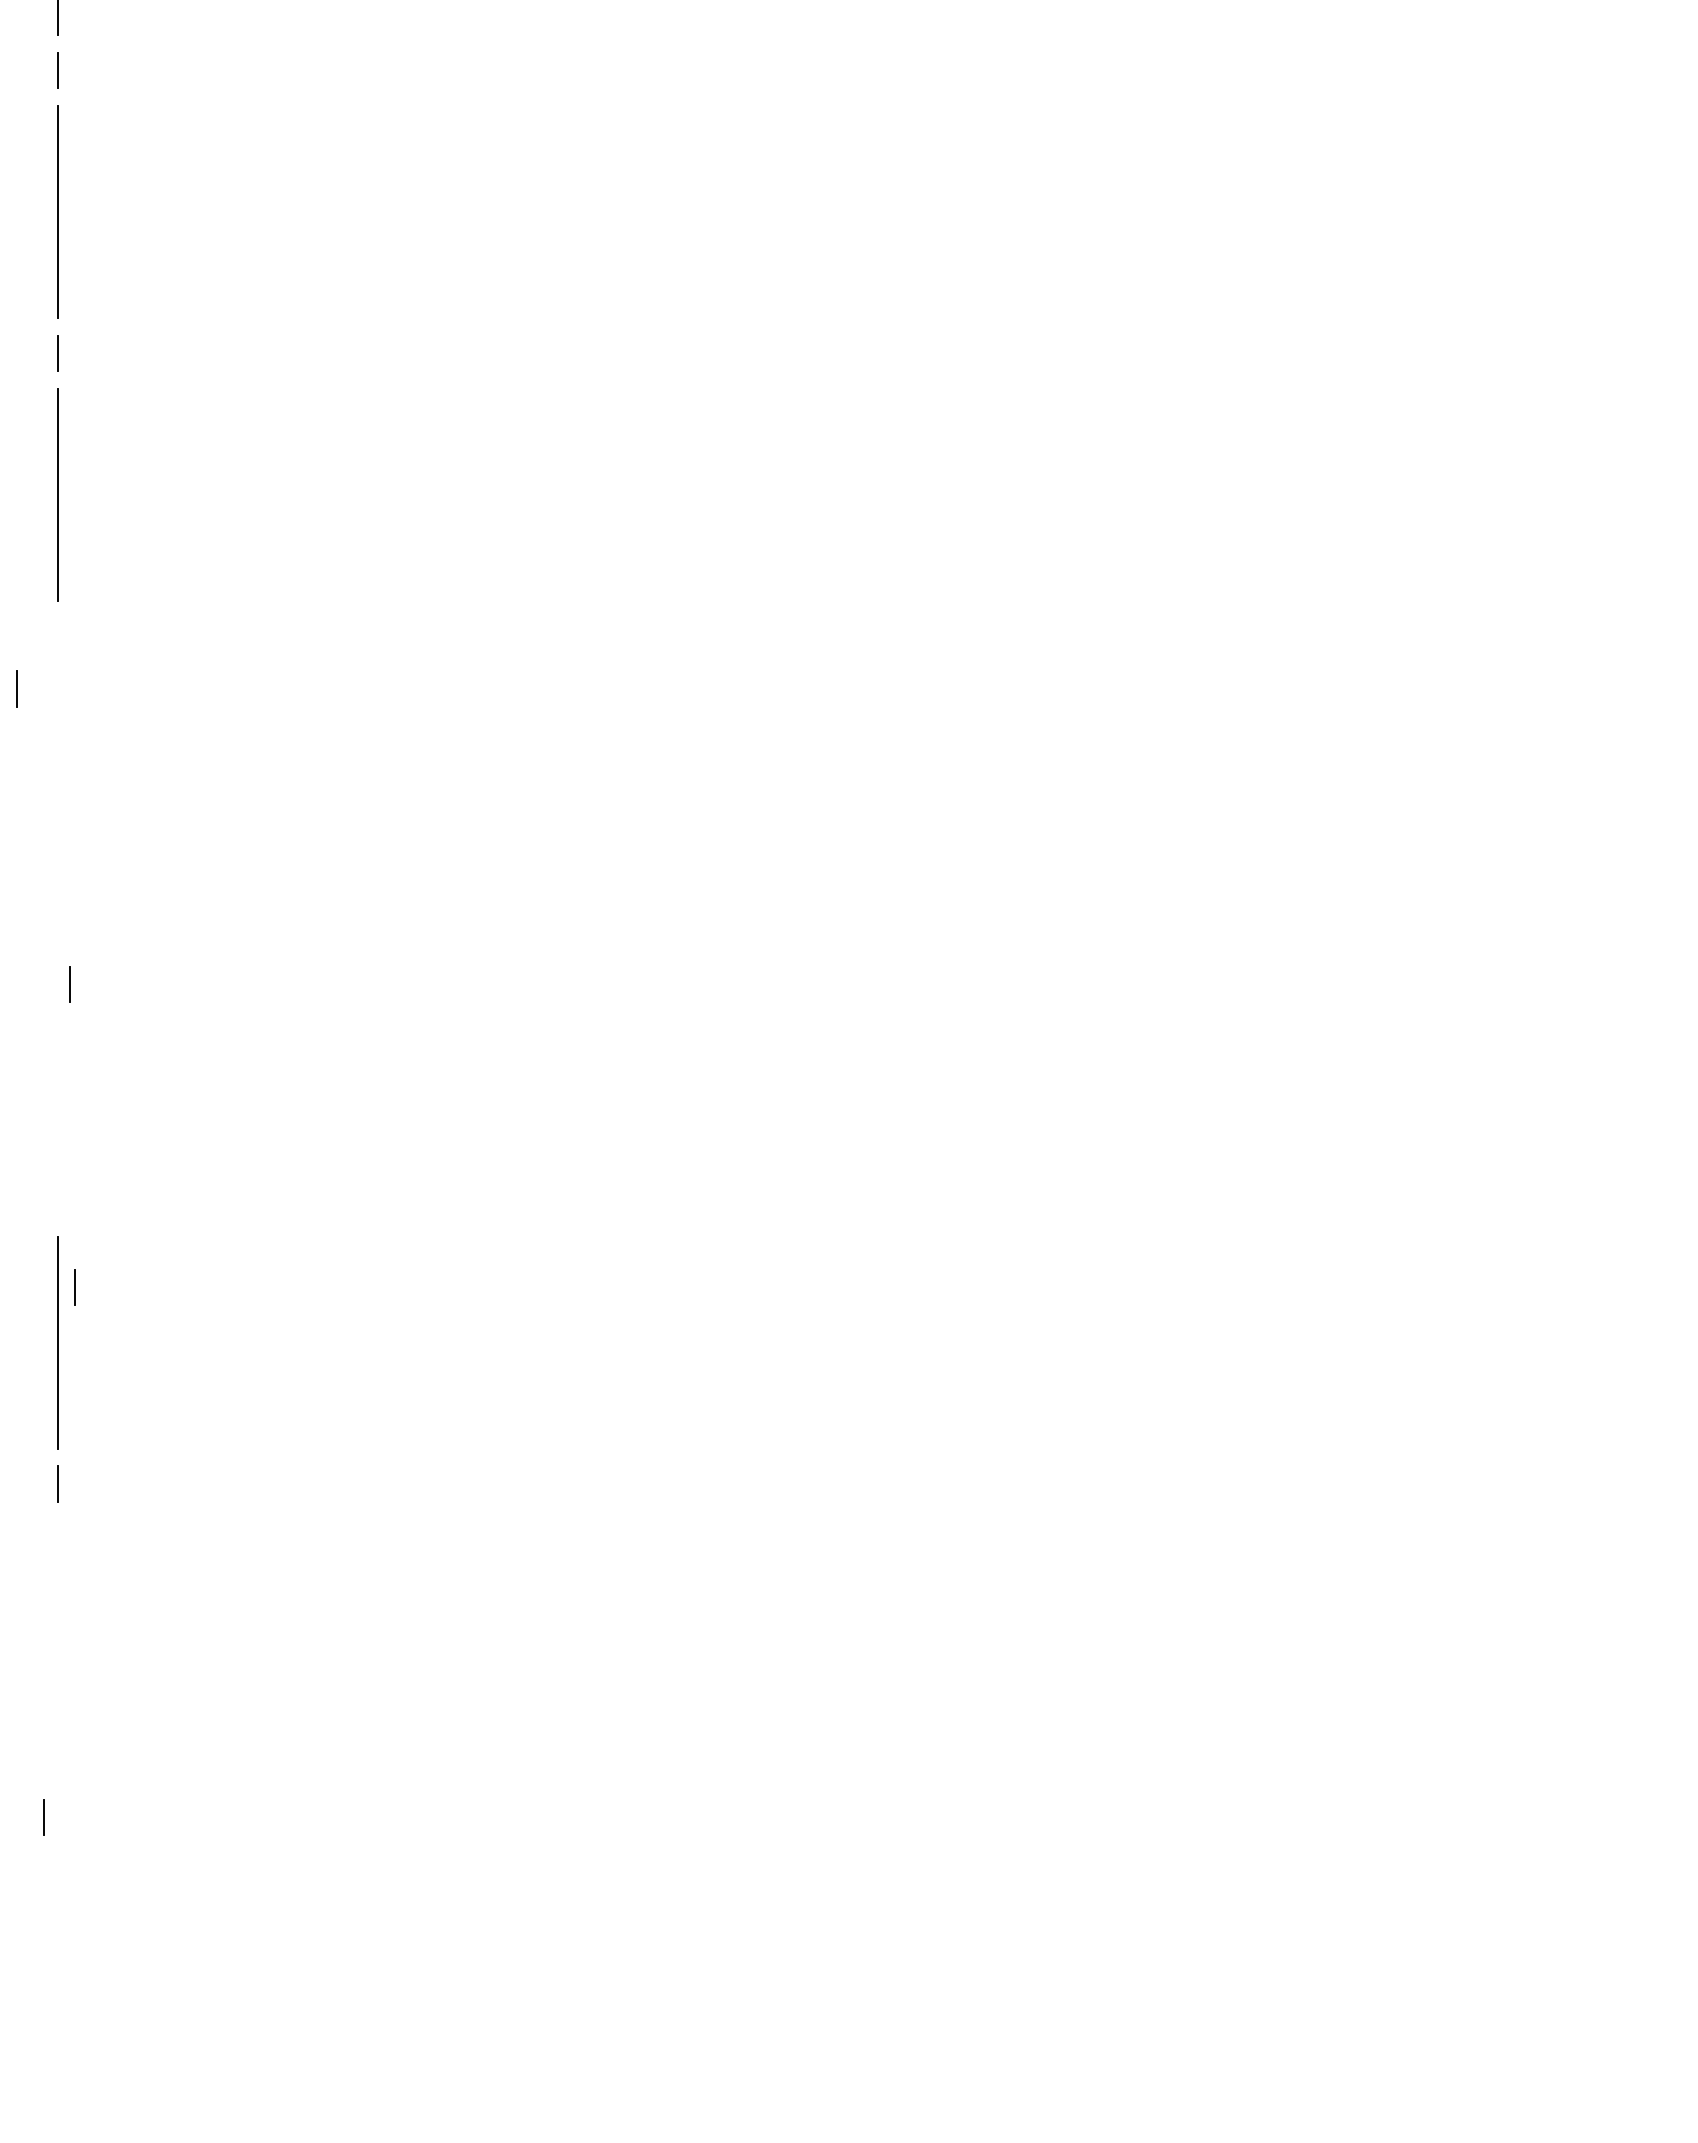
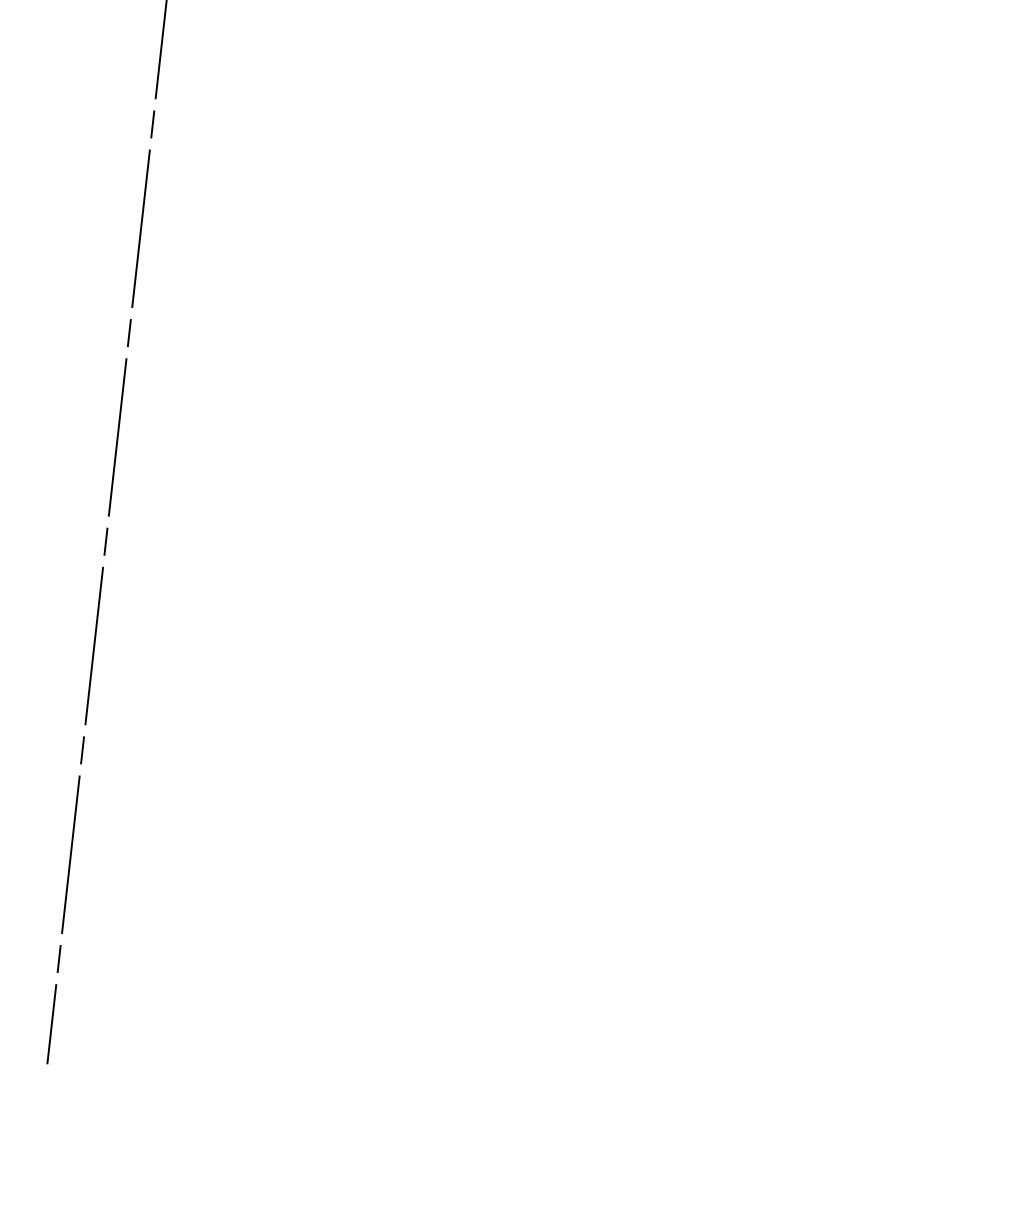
line: (16, 688) -> (152, 123), moved
line: (58, 777) -> (141, 228), added
line: (69, 984) -> (129, 332), moved
line: (58, 1060) -> (117, 437), added
line: (74, 1287) -> (105, 541), moved
line: (58, 1625) -> (71, 854), added
line: (43, 1817) -> (58, 958), moved
line: (58, 1855) -> (52, 1024), added

